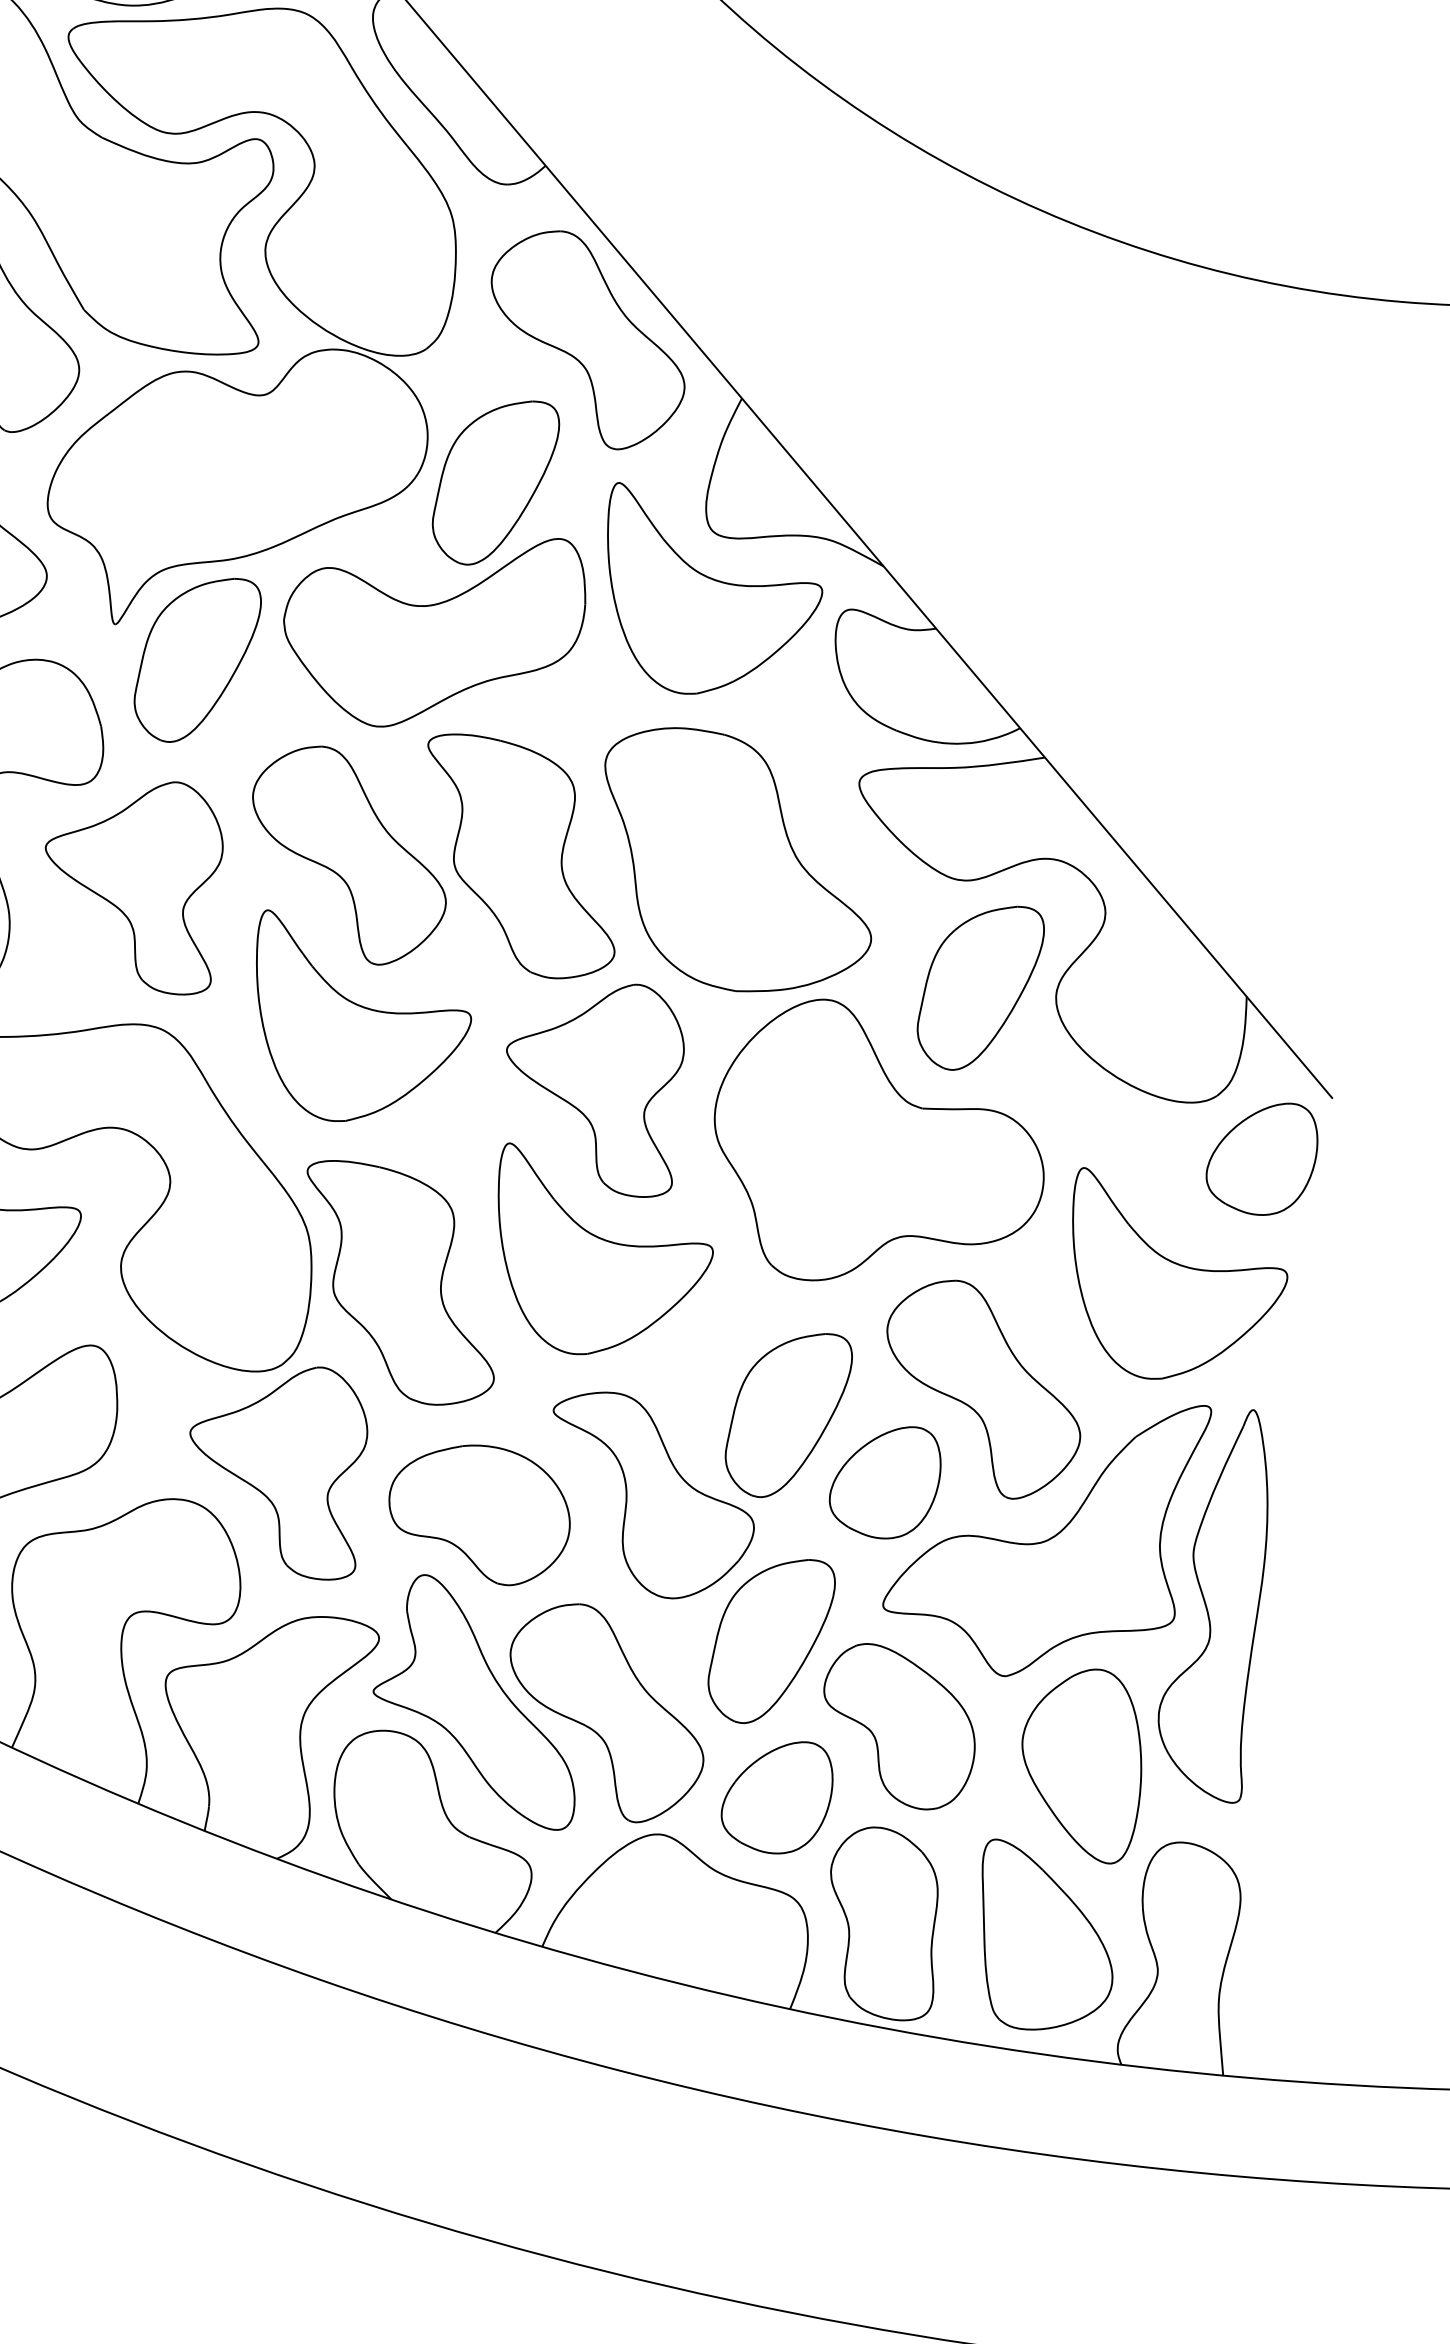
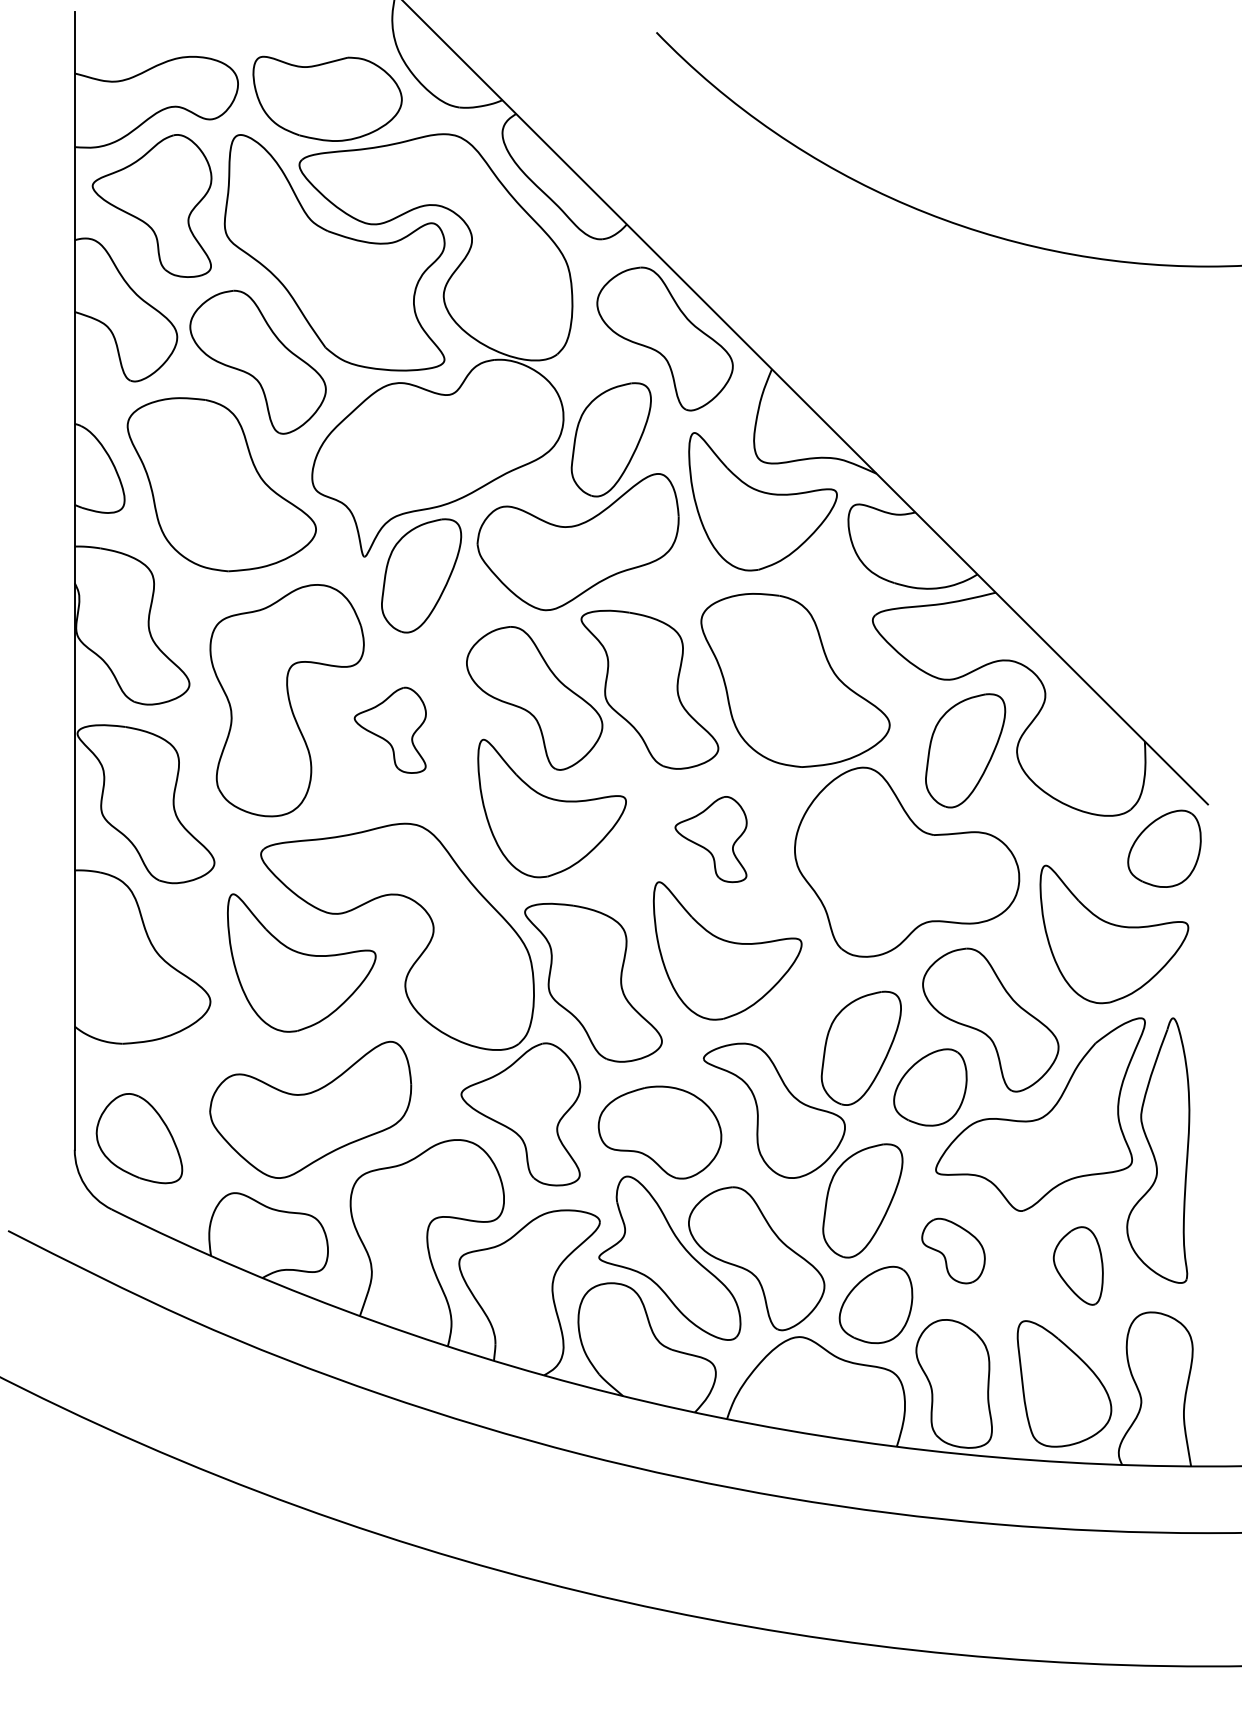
part: (131, 884) -> (390, 730), size x0.6
part: (591, 1086) -> (710, 839), size x0.6
part: (898, 1725) -> (953, 1250), size x0.6
part: (1081, 1763) -> (1078, 1265), size x0.6

